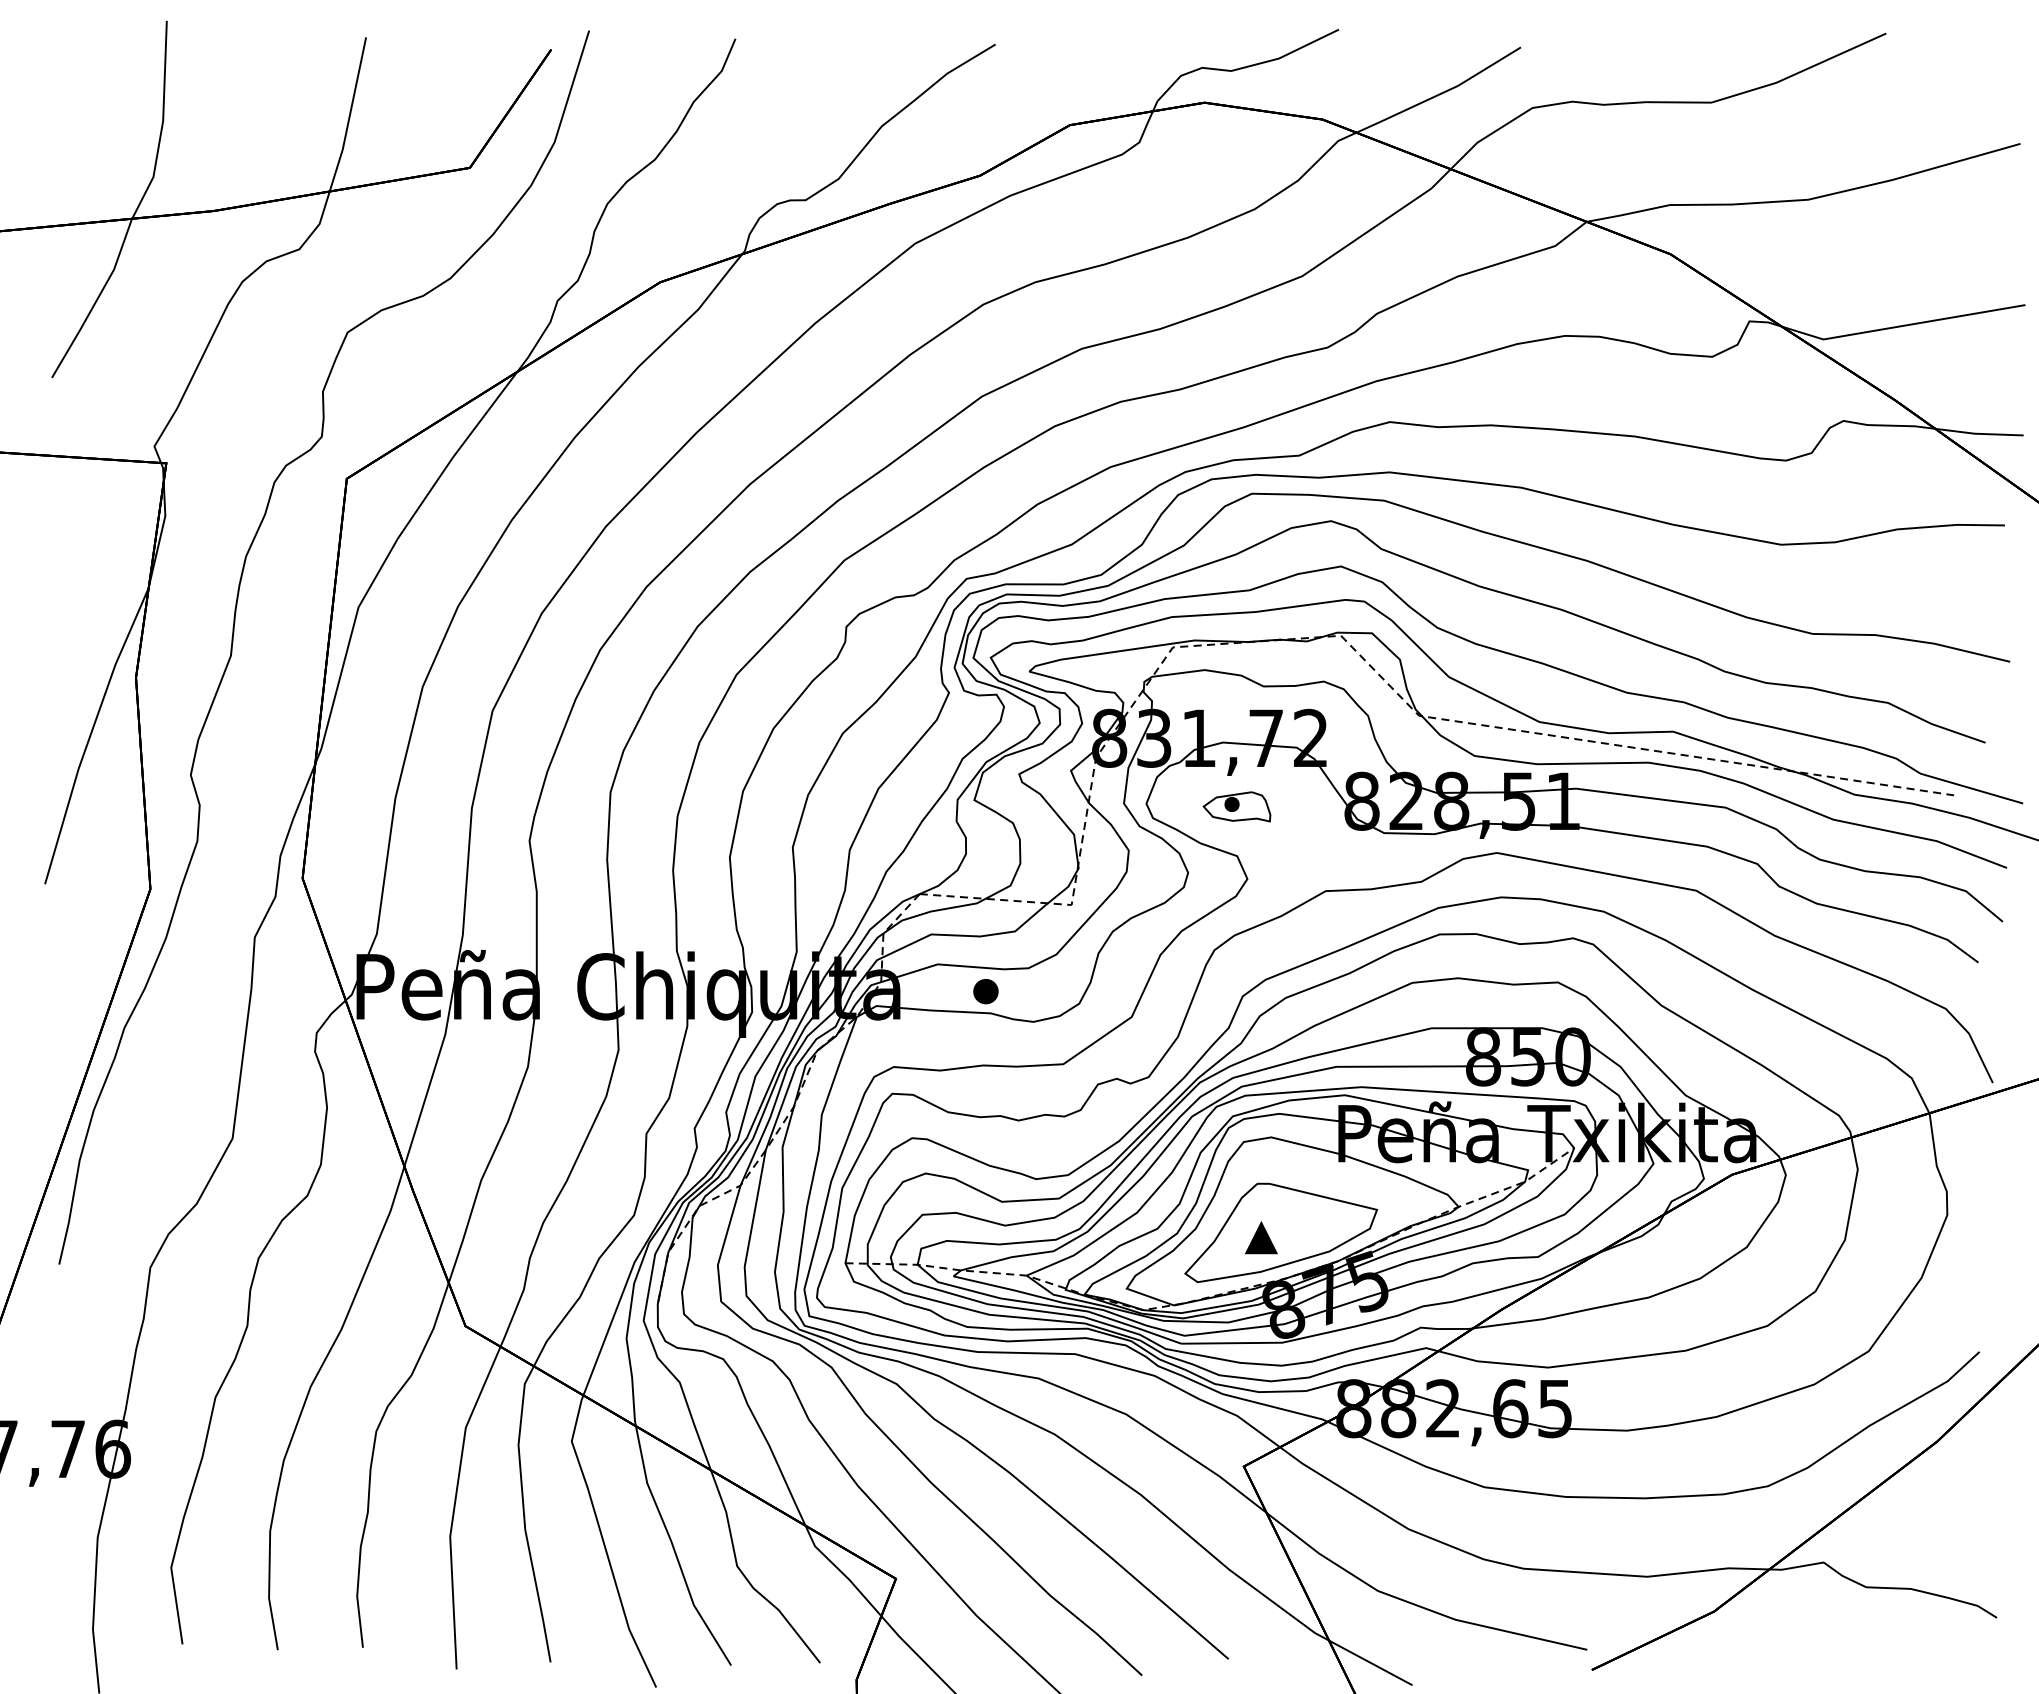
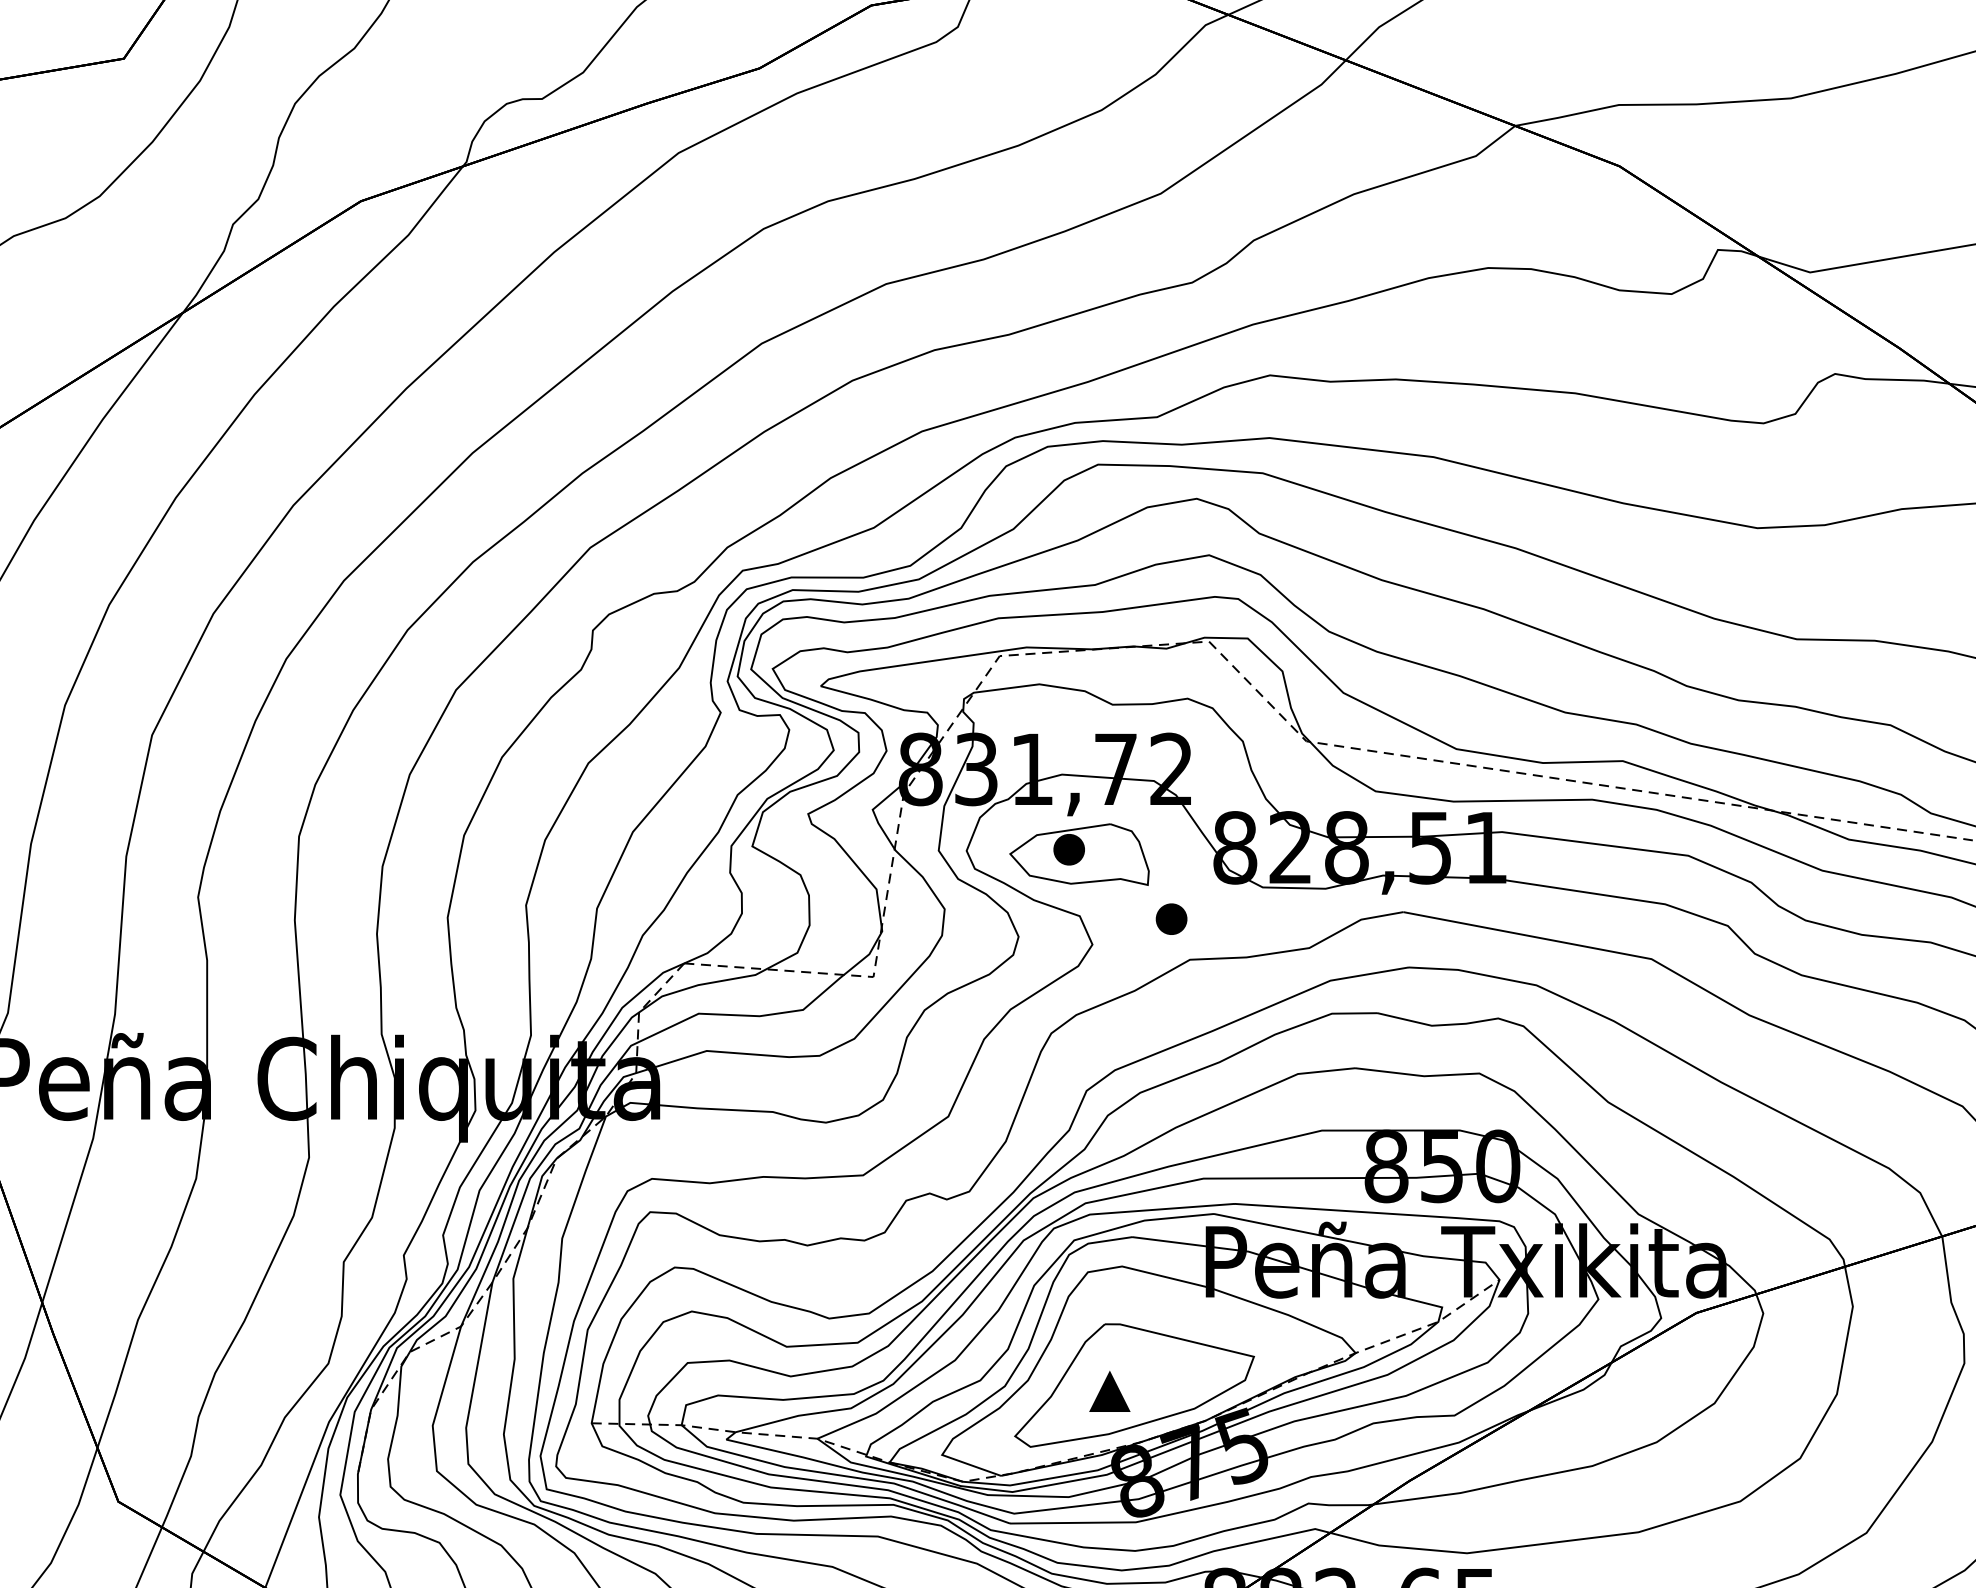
part: (1236, 806) -> (1078, 854), size x1.67
part: (985, 991) -> (1171, 919), moved

